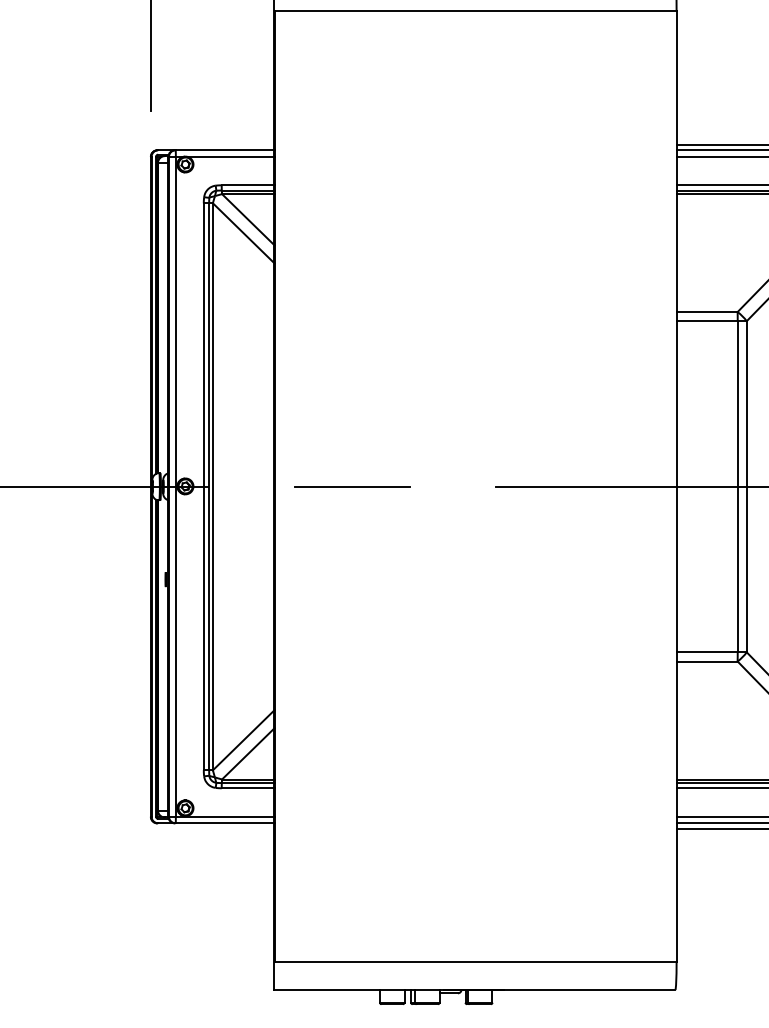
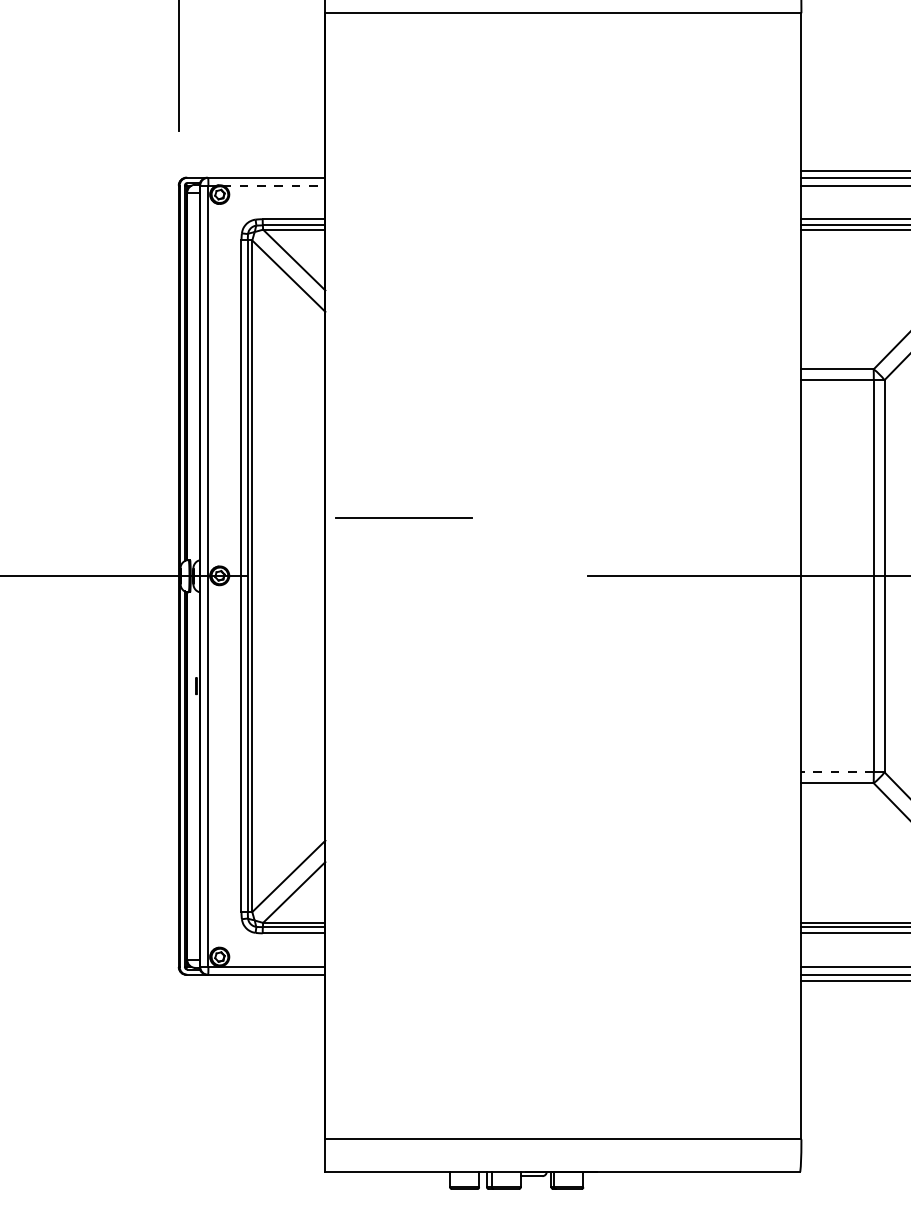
line: (231, 156) -> (274, 185), solid -> dashed
line: (352, 486) -> (404, 517), moved
line: (707, 652) -> (838, 772), solid -> dashed

